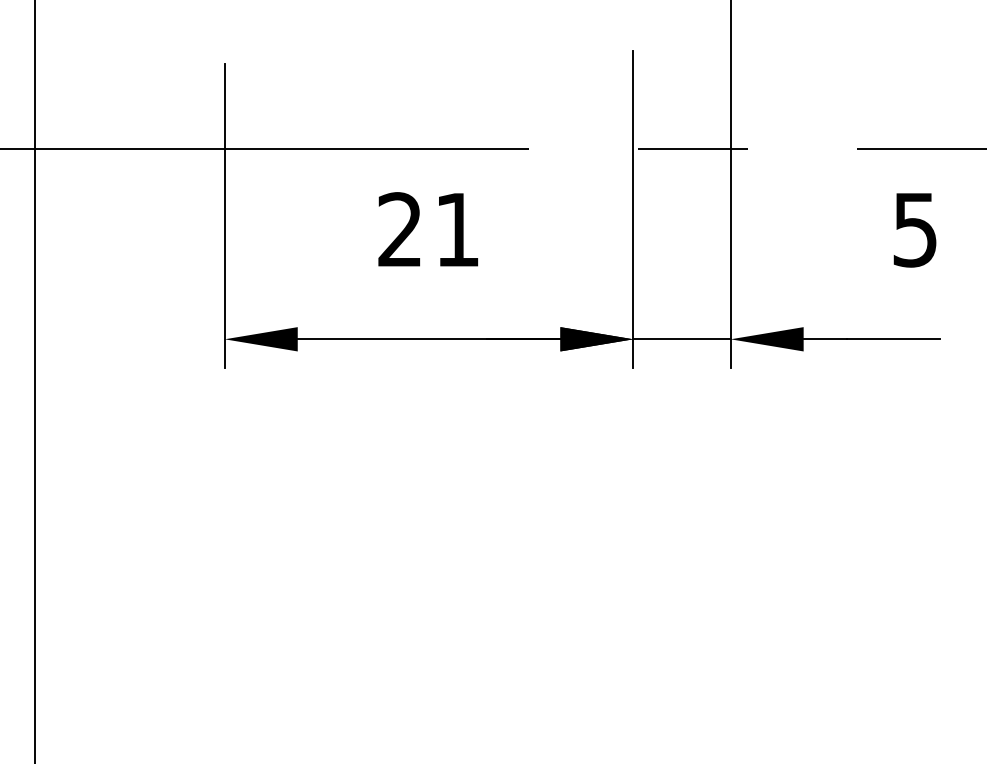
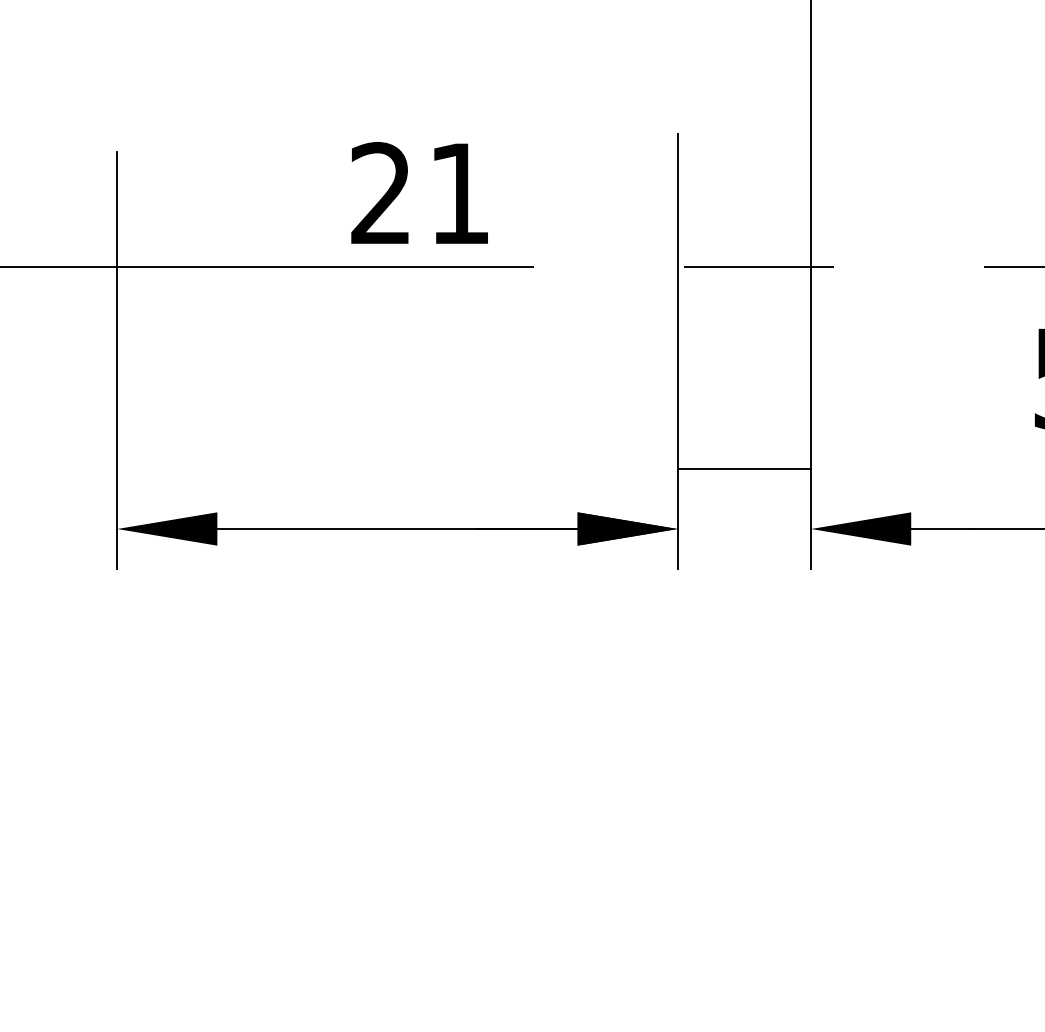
text: (427, 229) -> (418, 193), moved
line: (681, 339) -> (743, 468), moved

